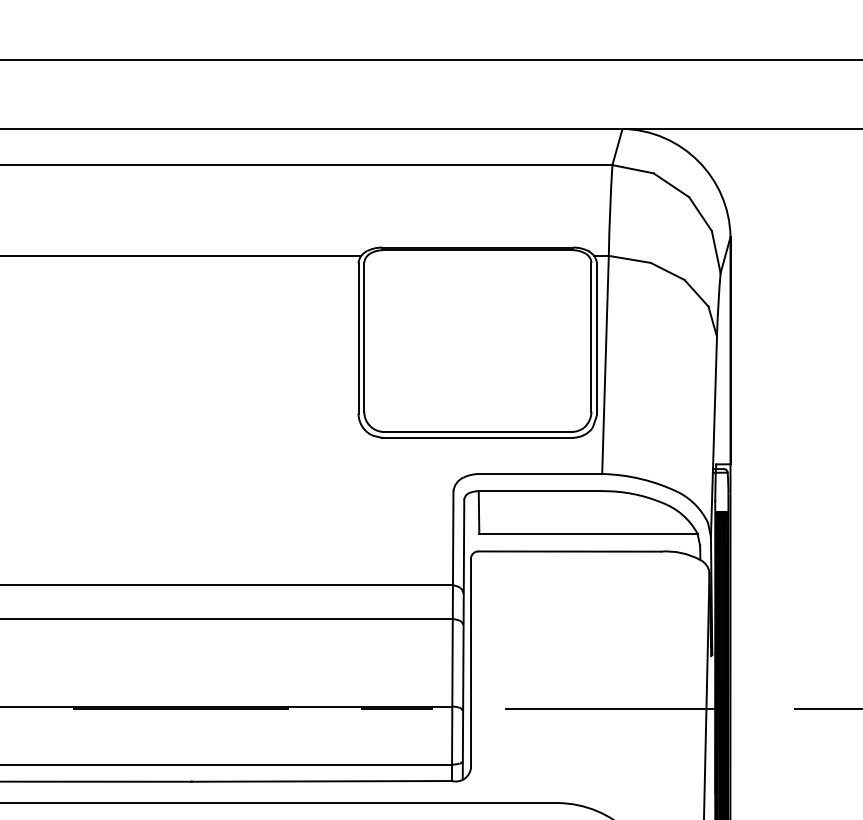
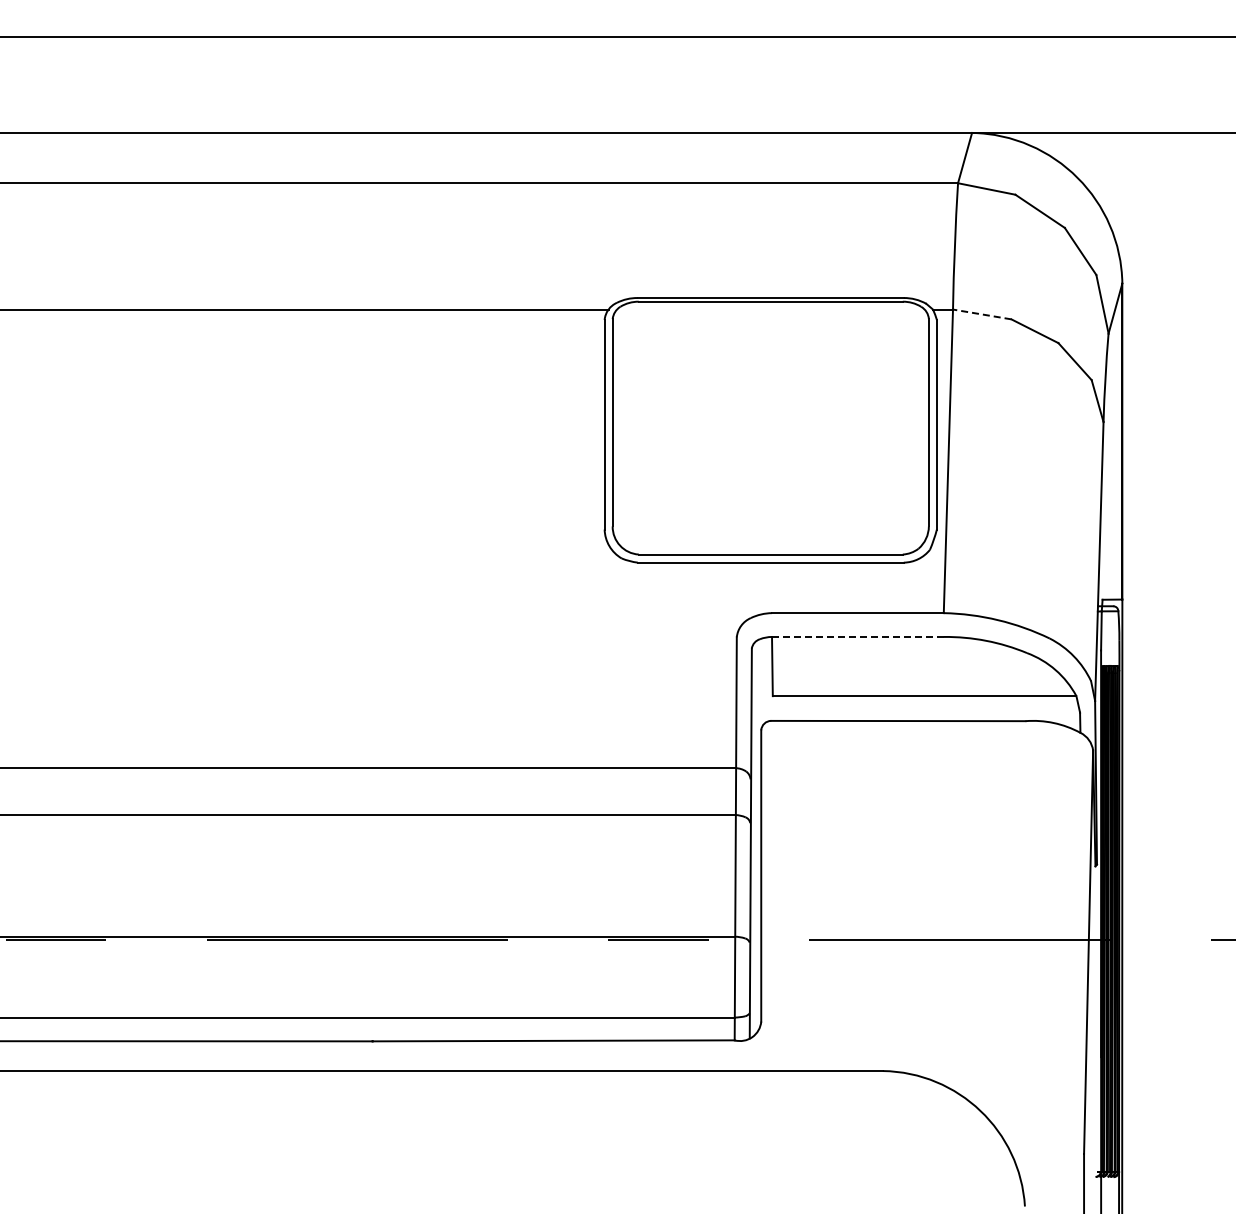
line: (630, 259) -> (982, 314), solid -> dashed
line: (540, 490) -> (857, 636), solid -> dashed

